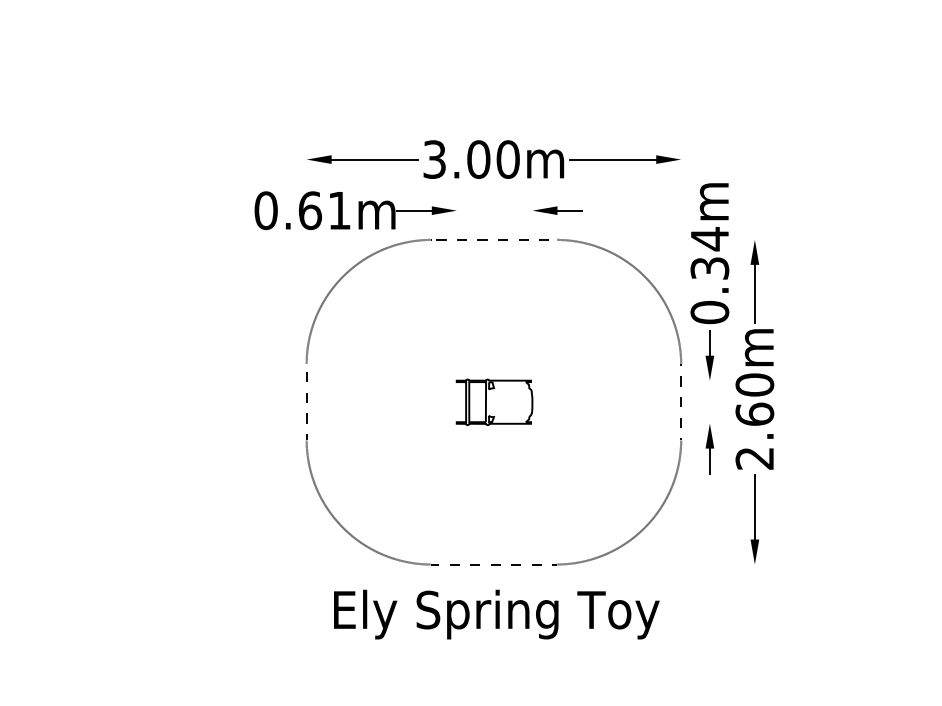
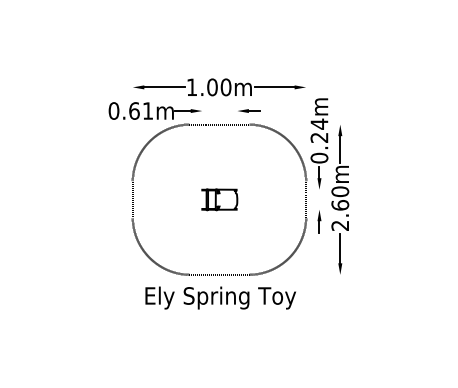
text: (435, 159) -> (192, 87), 3.00m -> 1.00m
text: (709, 267) -> (319, 137), 0.34m -> 0.24m

